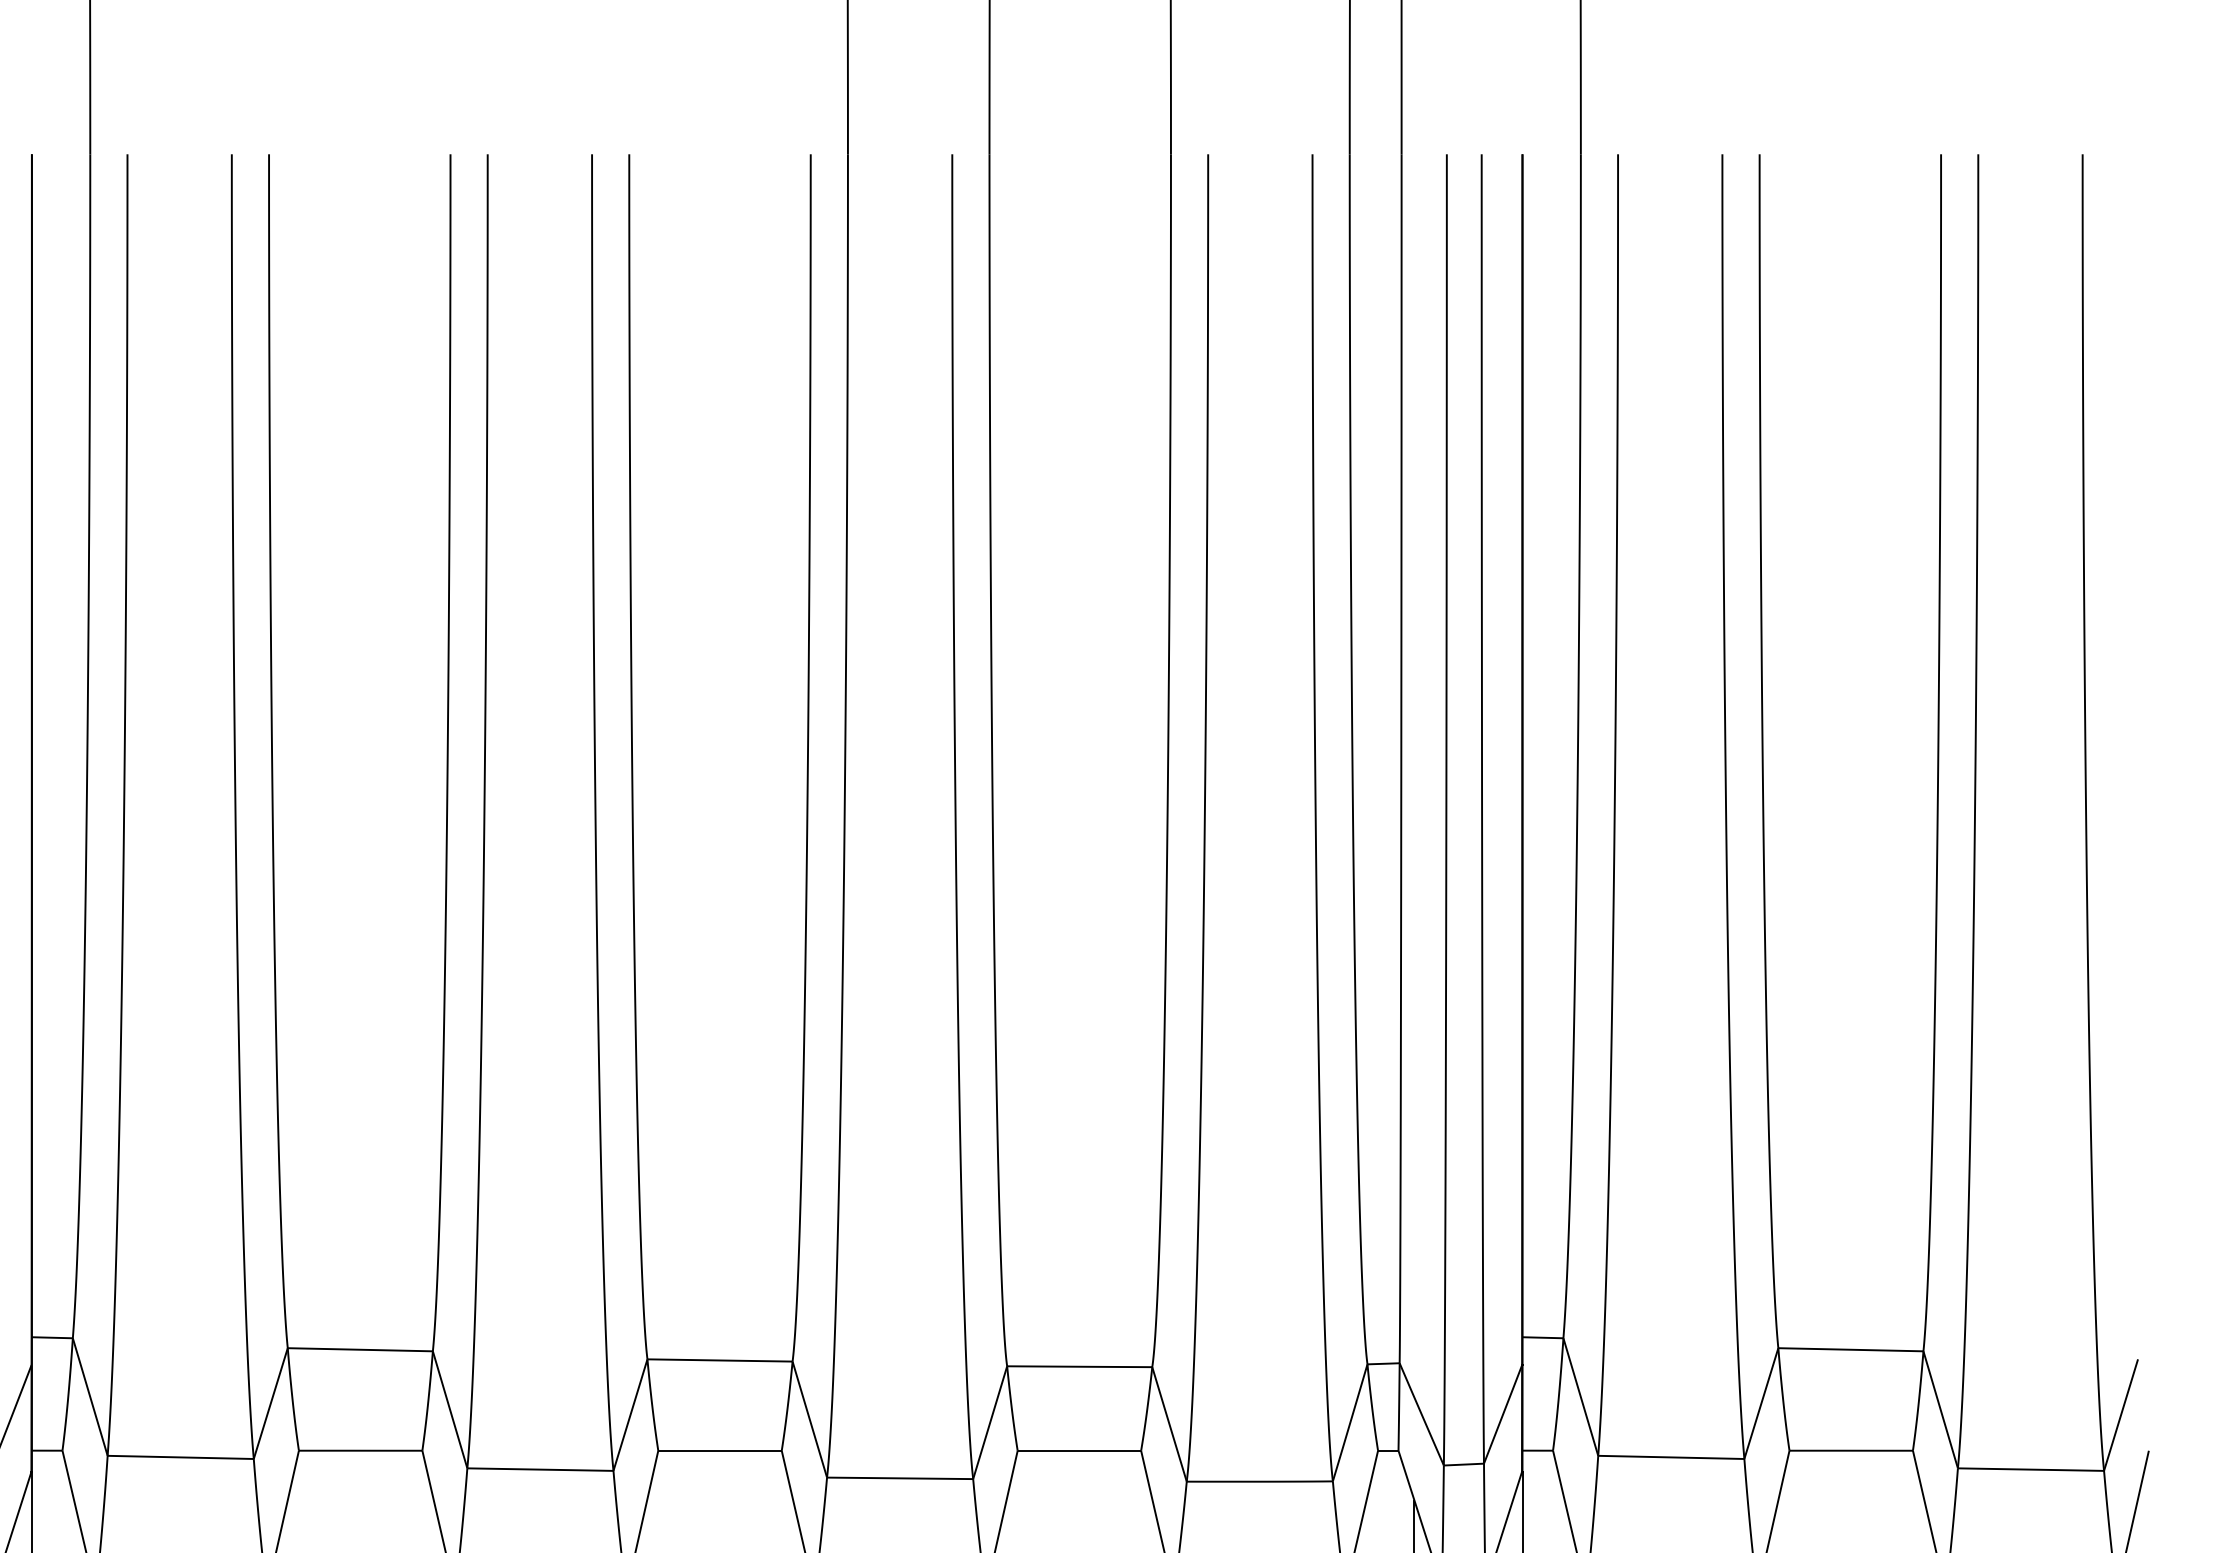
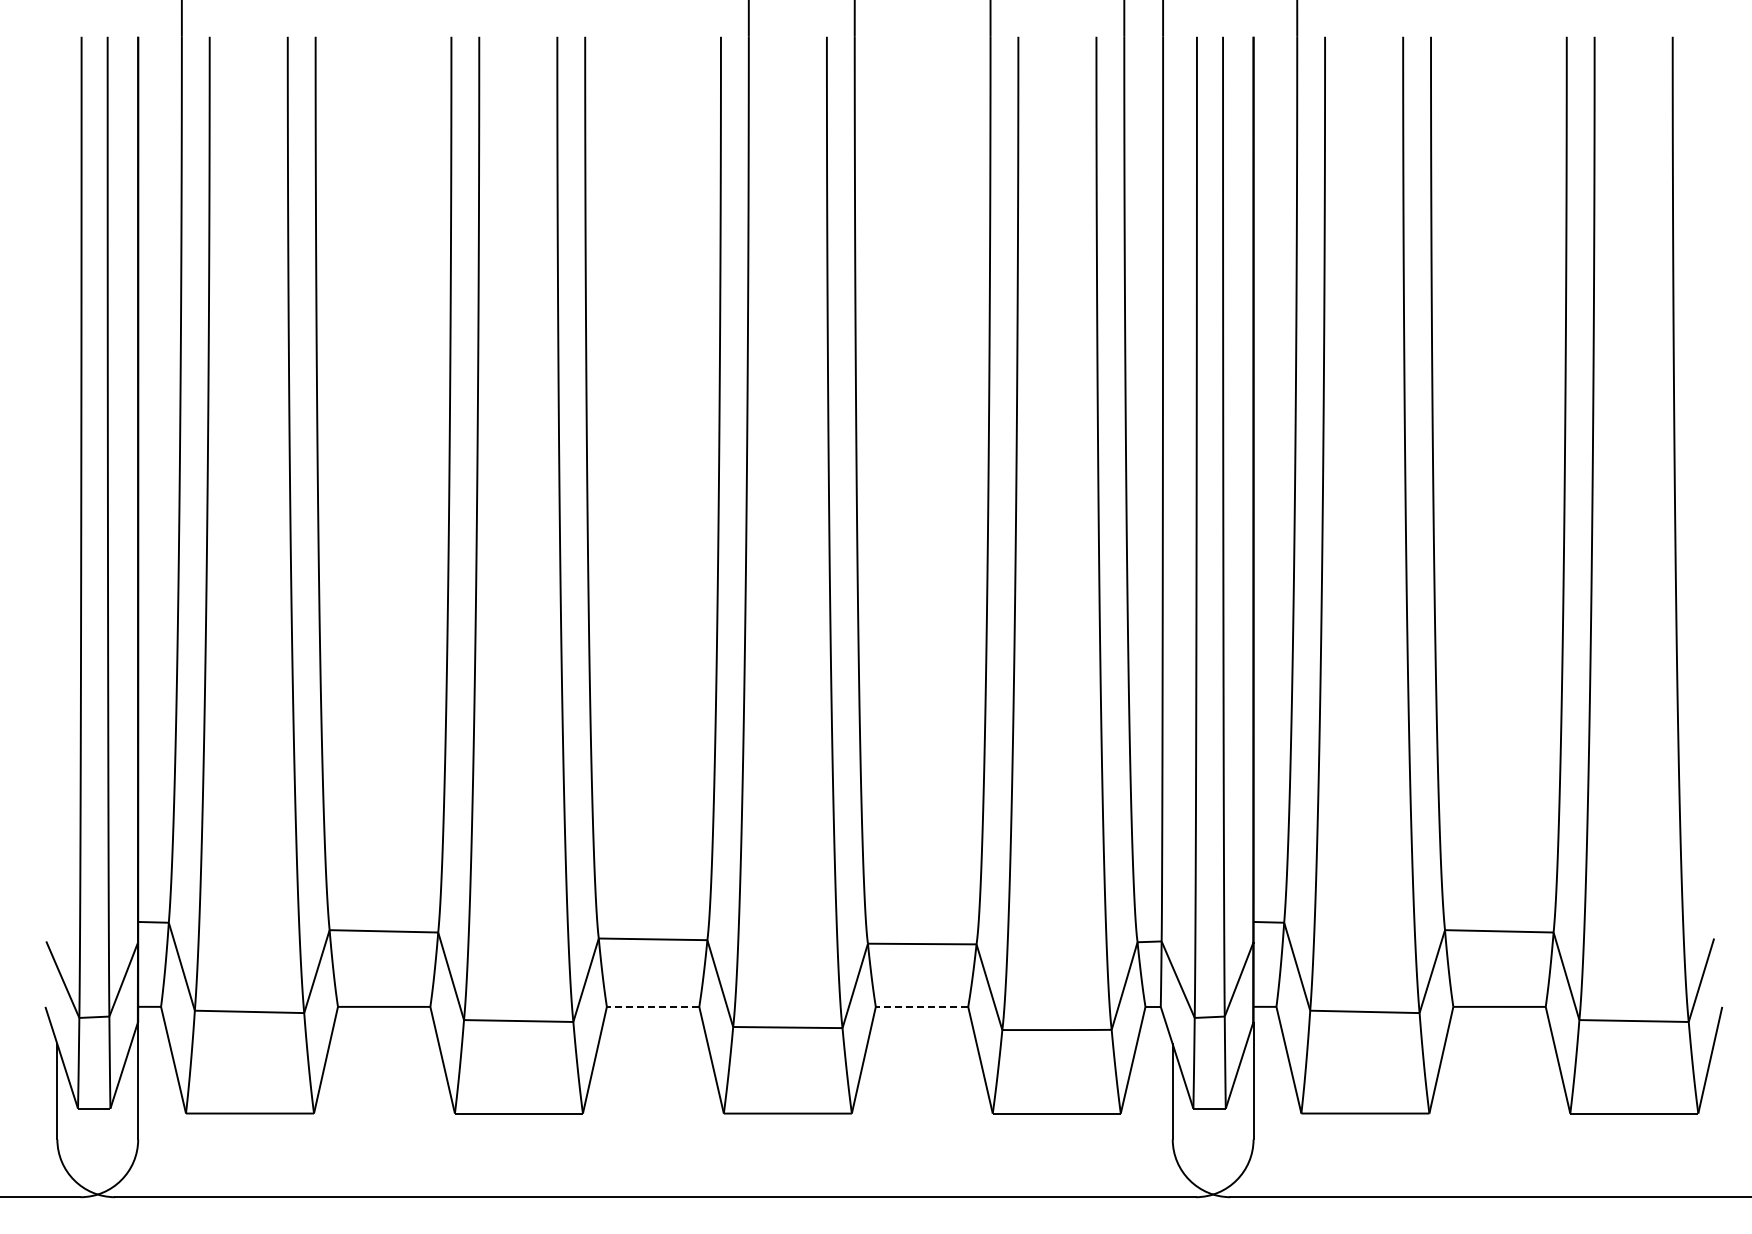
line: (719, 1450) -> (652, 1006), solid -> dashed
line: (1078, 1450) -> (921, 1006), solid -> dashed

